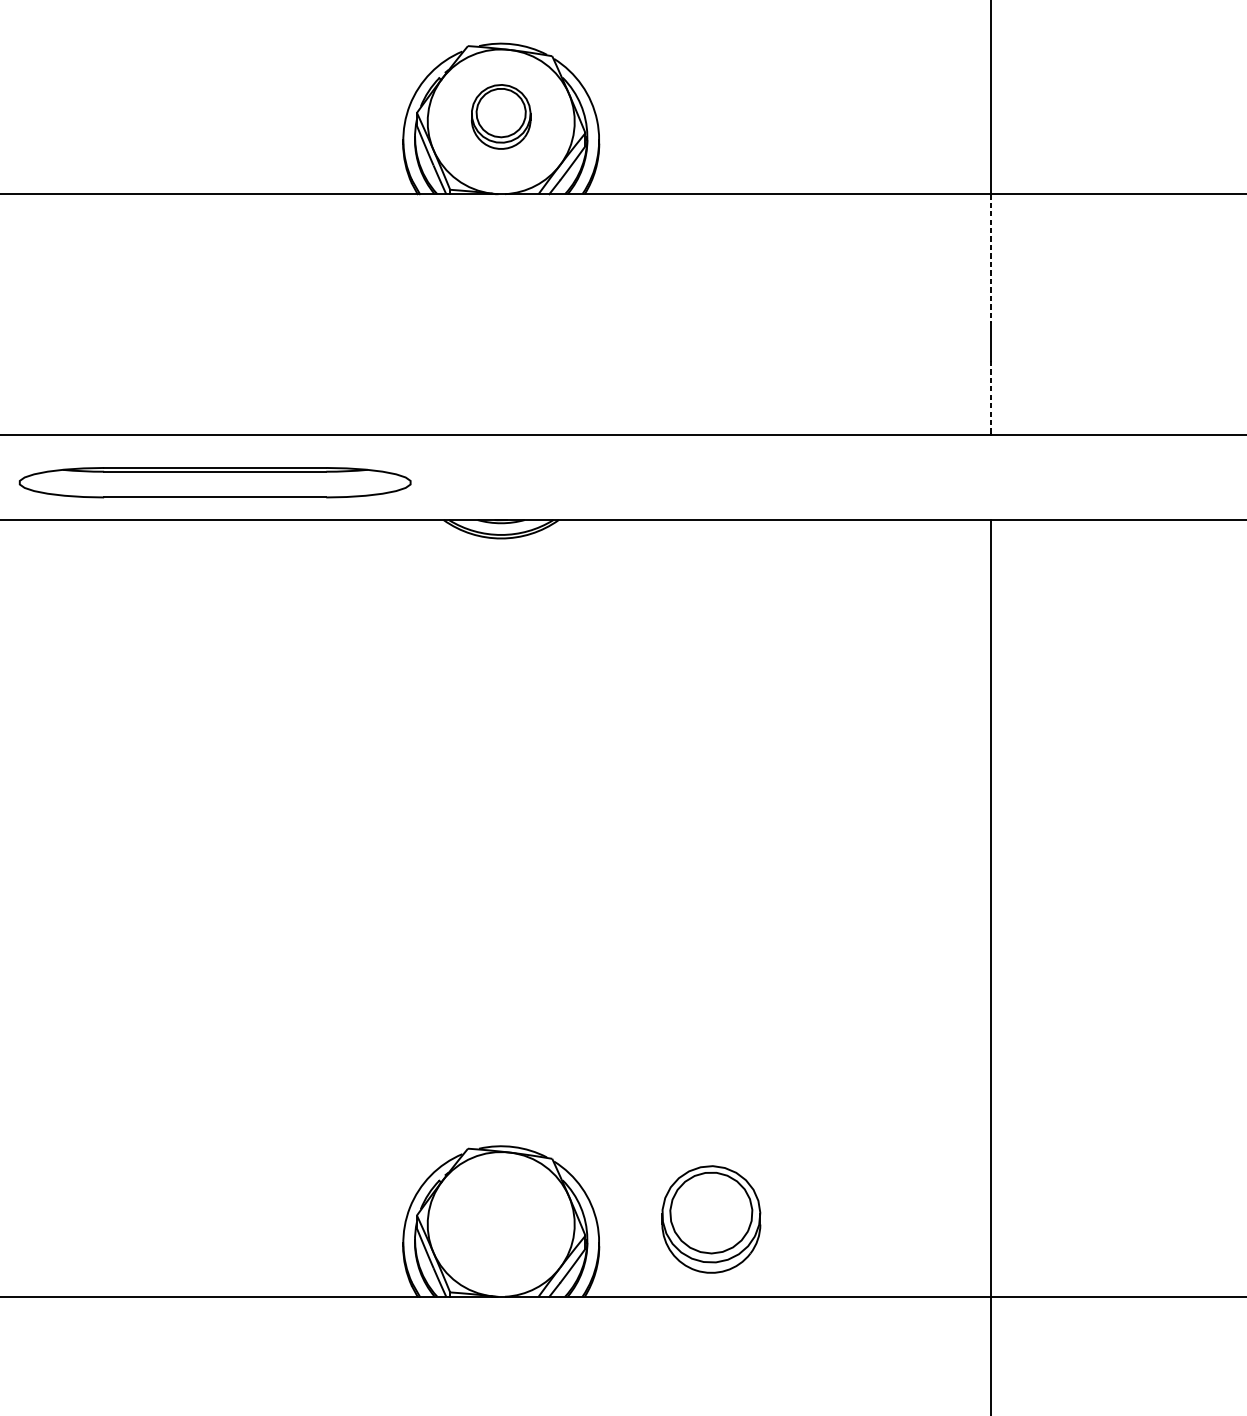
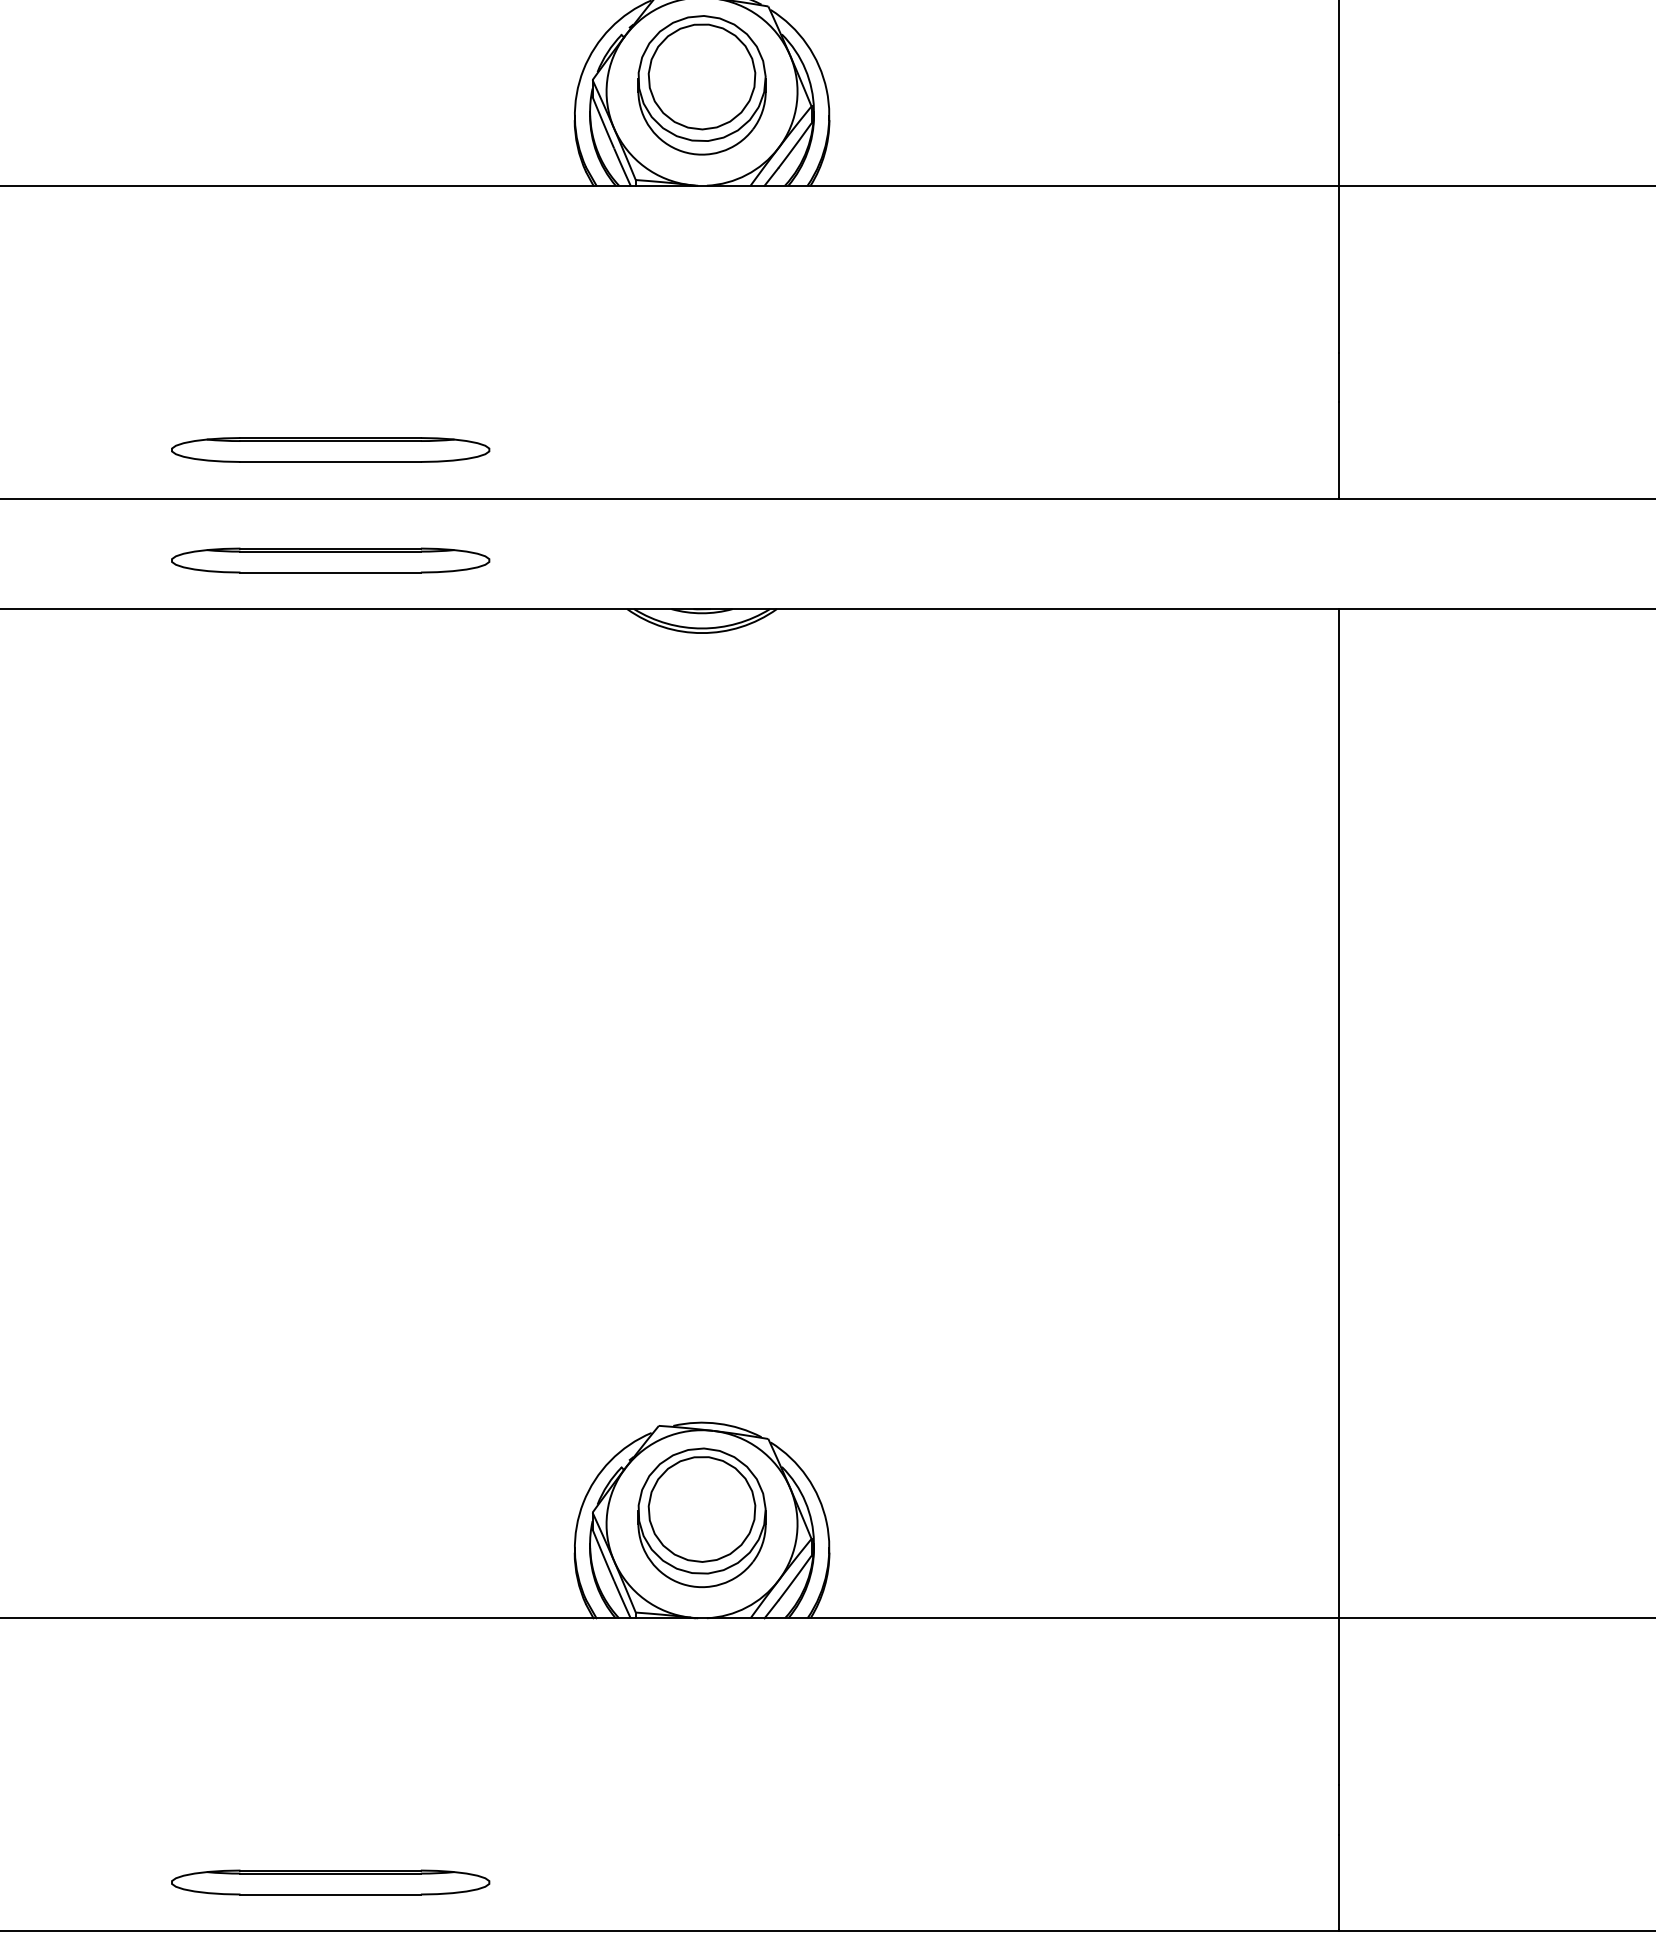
part: (500, 117) -> (701, 85), size x1.67
line: (991, 258) -> (1338, 269), dashed -> solid
part: (215, 397) -> (330, 449), added
line: (991, 397) -> (1338, 450), dashed -> solid
part: (215, 482) -> (330, 560), size x0.62
part: (710, 1219) -> (701, 1517), moved

